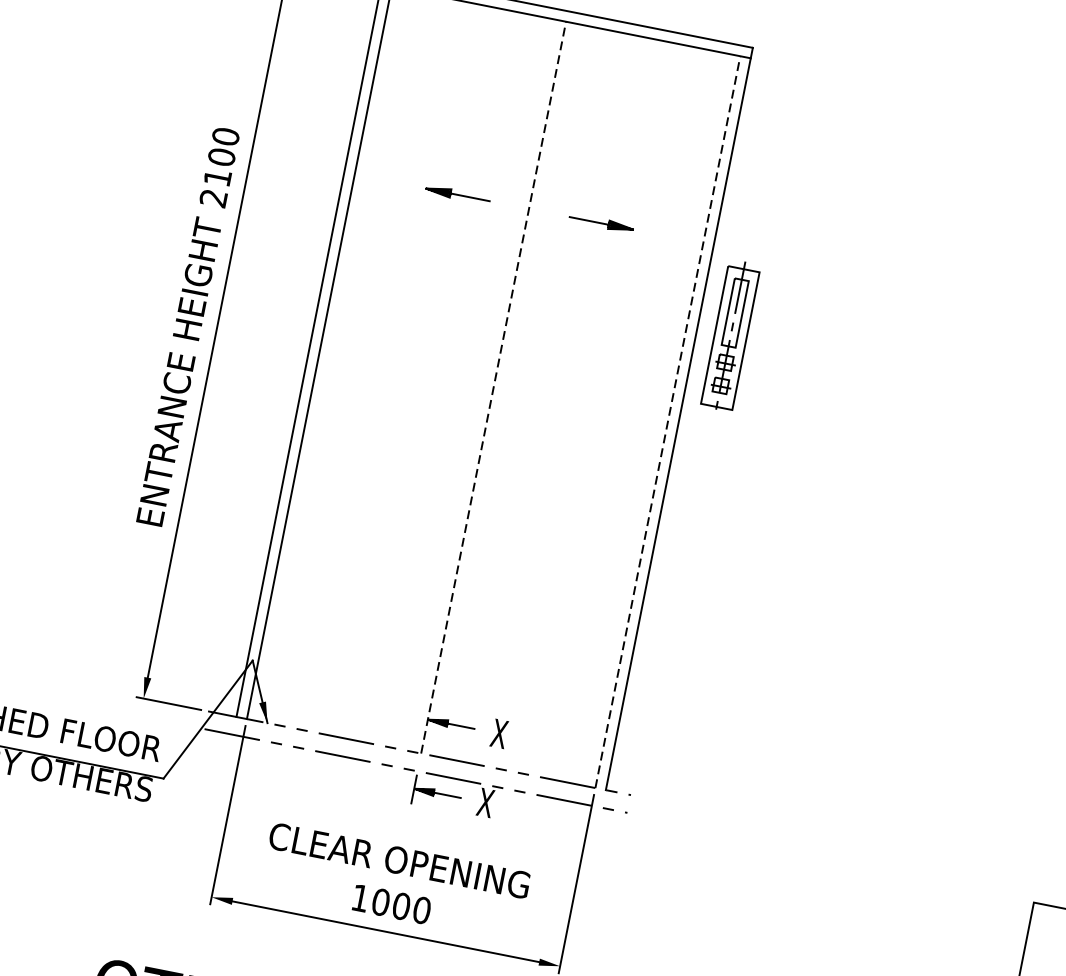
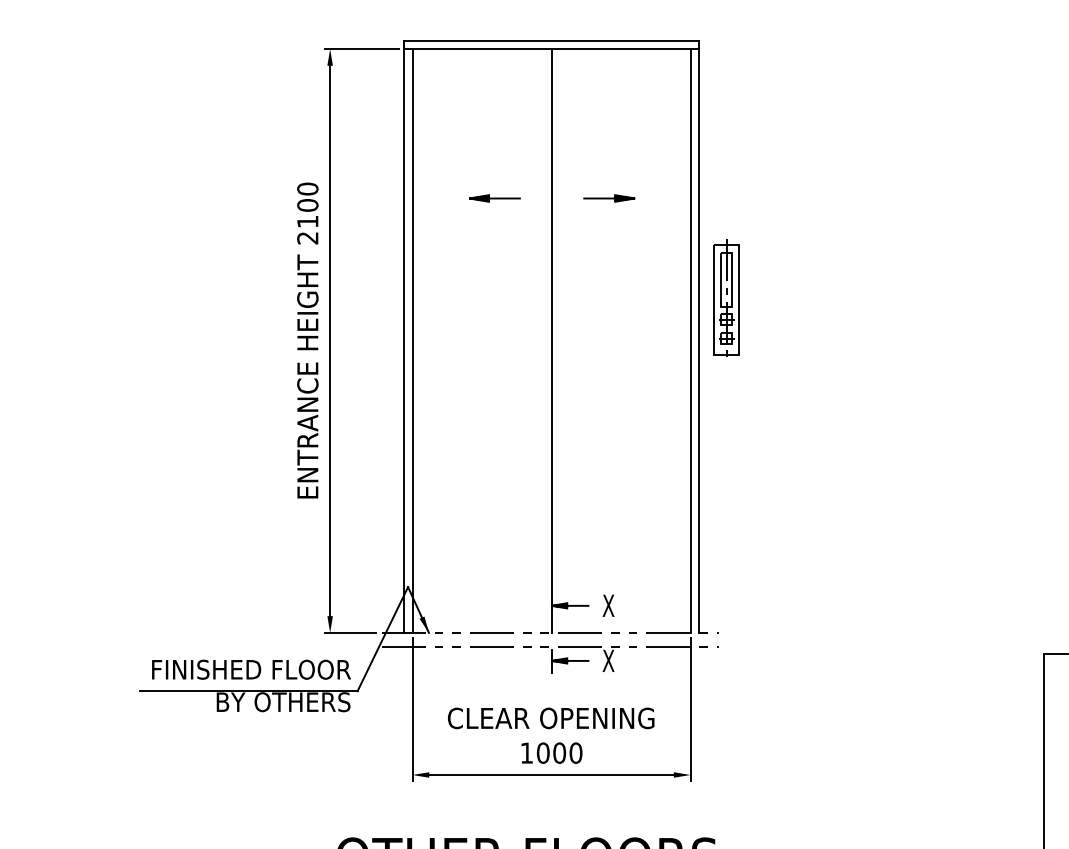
part: (730, 334) -> (726, 297), moved
line: (493, 387) -> (551, 340), dashed -> solid
line: (667, 421) -> (690, 340), dashed -> solid

